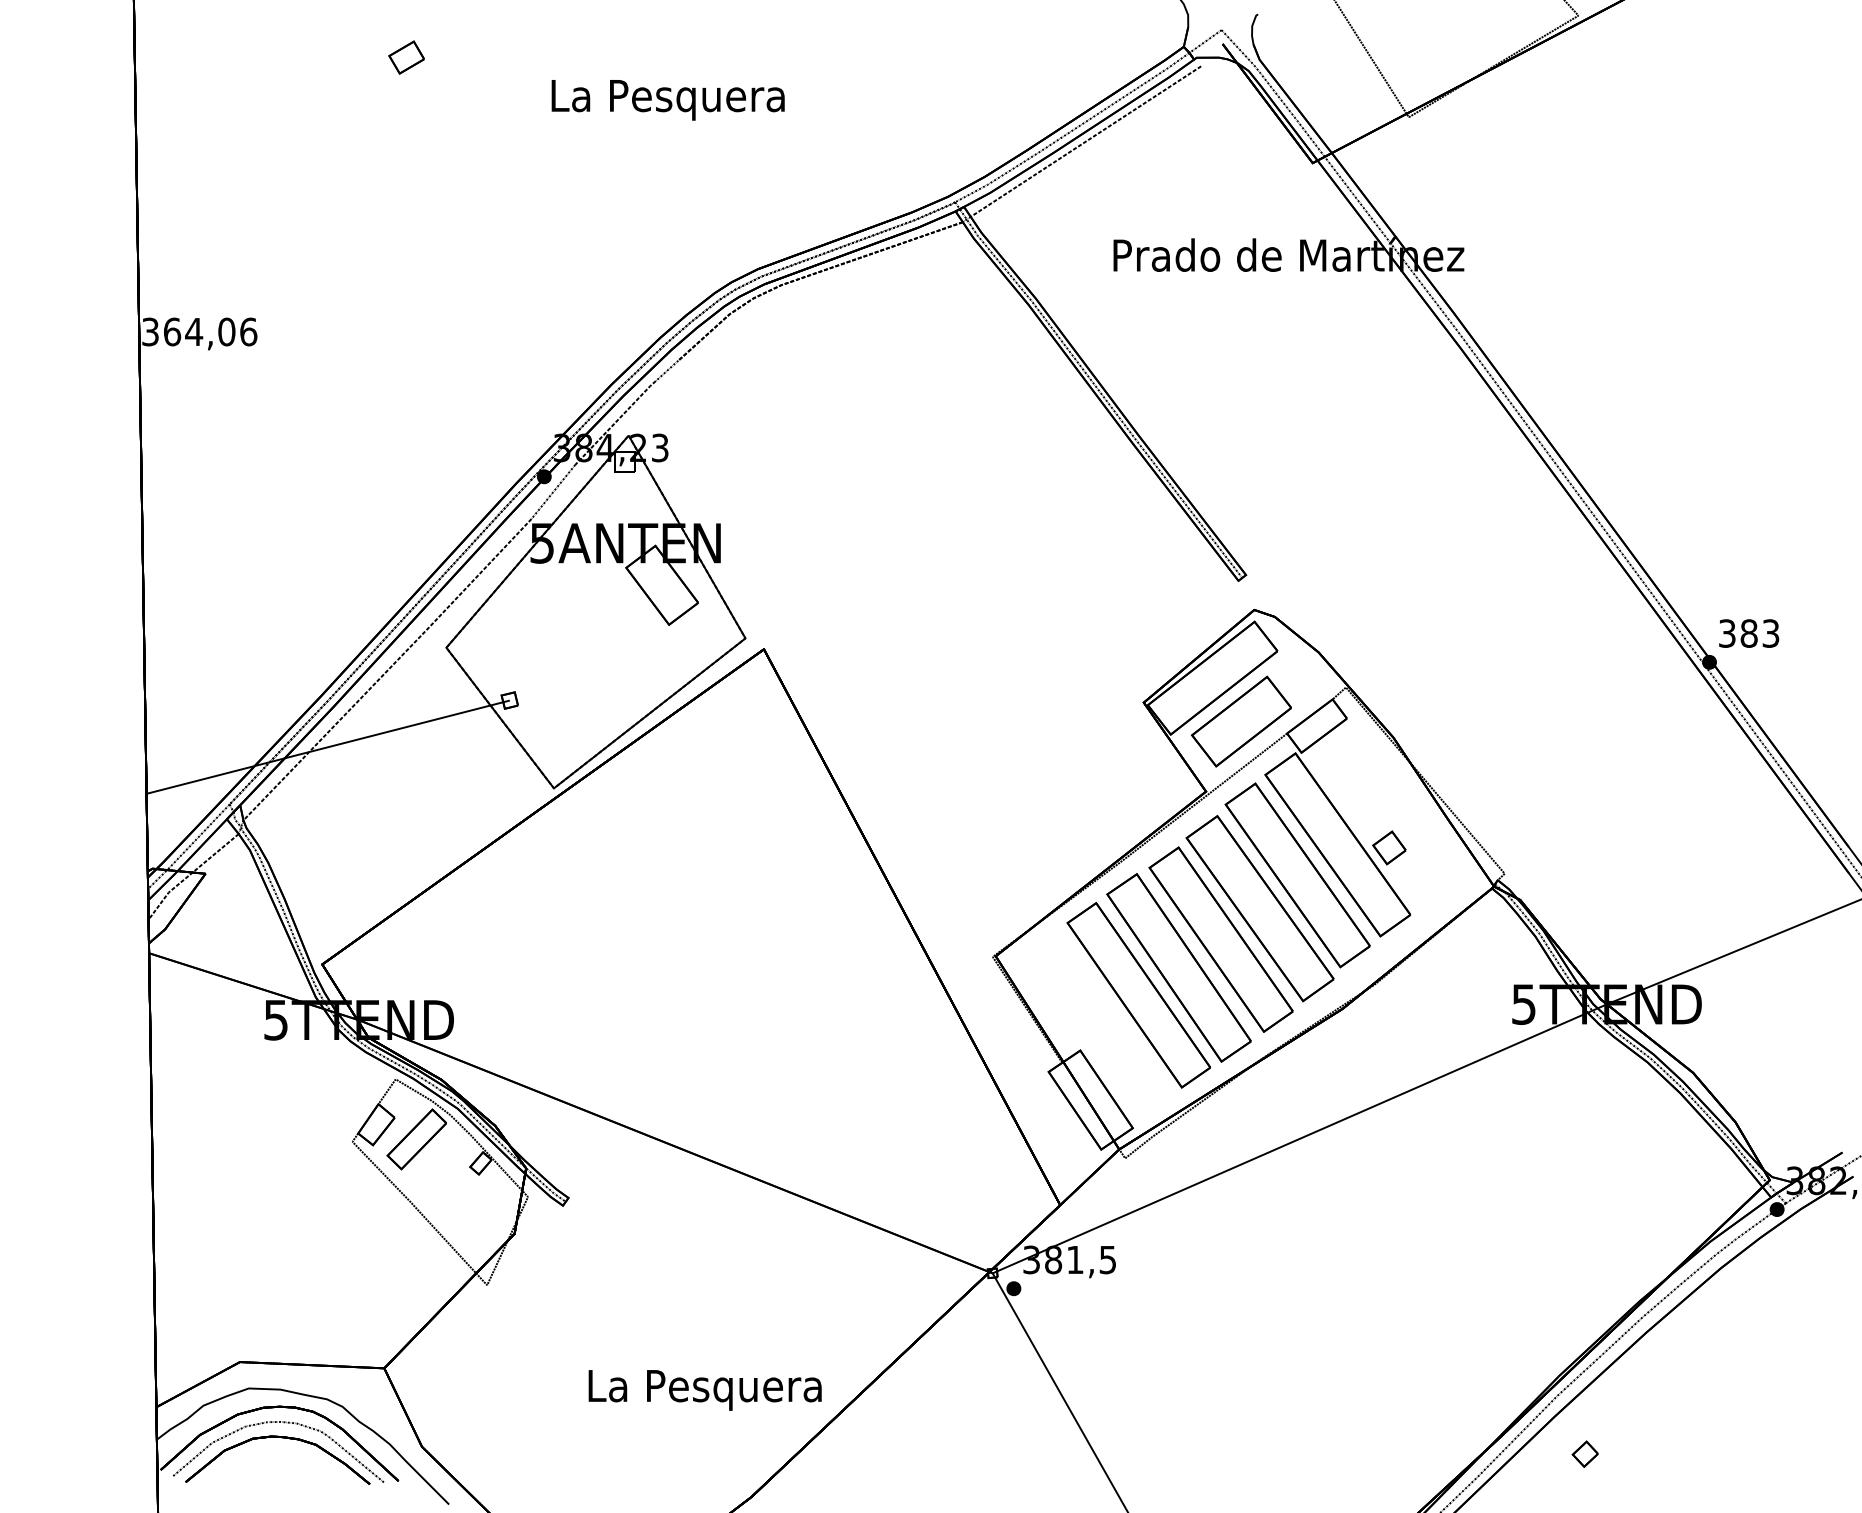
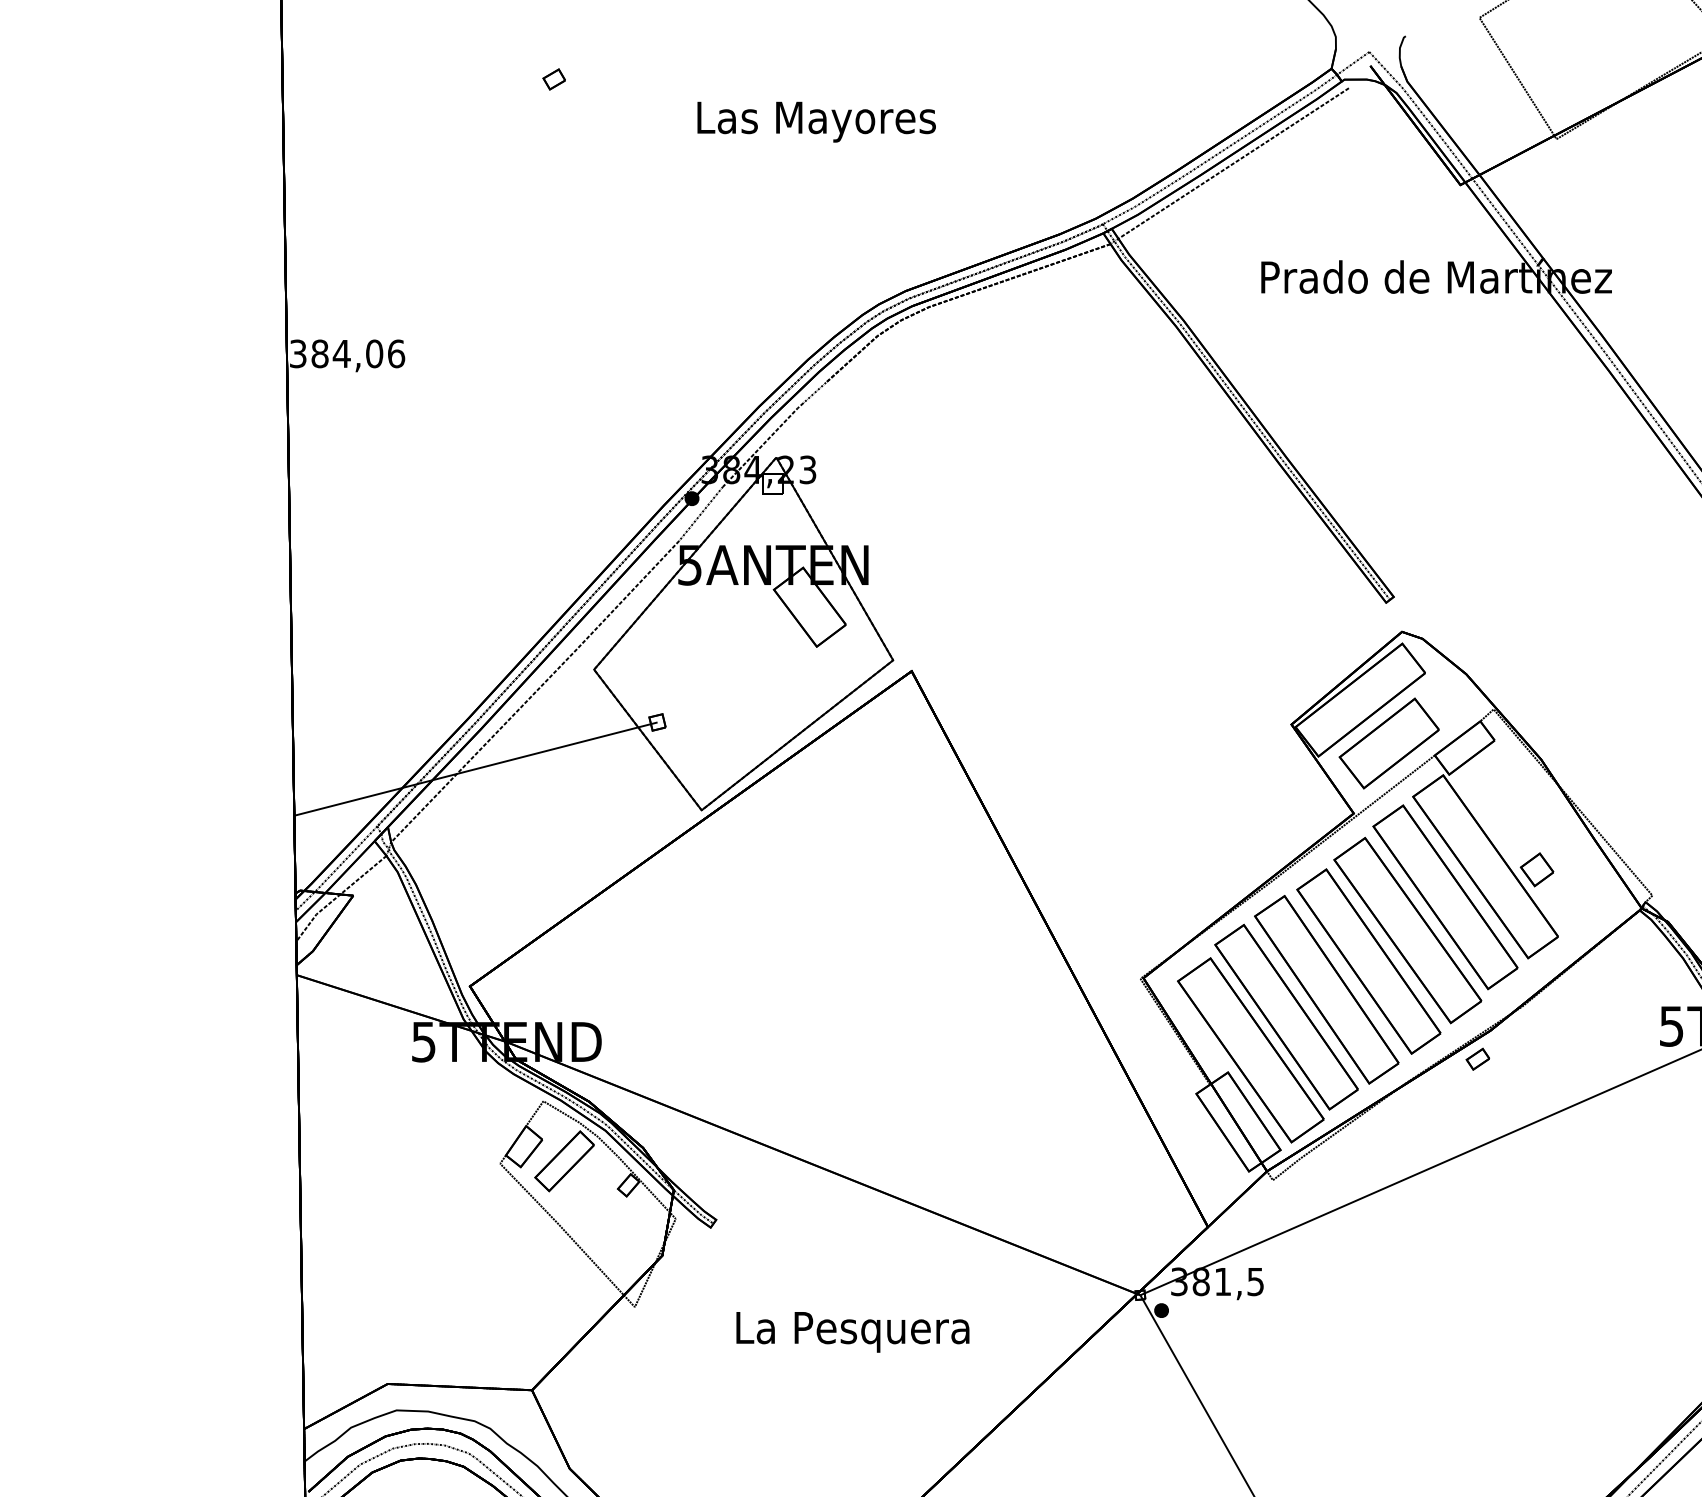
part: (406, 57) -> (554, 79), size x0.62
text: (668, 100) -> (816, 122), La Pesquera -> Las Mayores
text: (172, 331) -> (320, 353), 364,06 -> 384,06
part: (1102, 1028) -> (1250, 1050), added
part: (1329, 1036) -> (1477, 1058), added
text: (704, 1390) -> (852, 1332), moved

